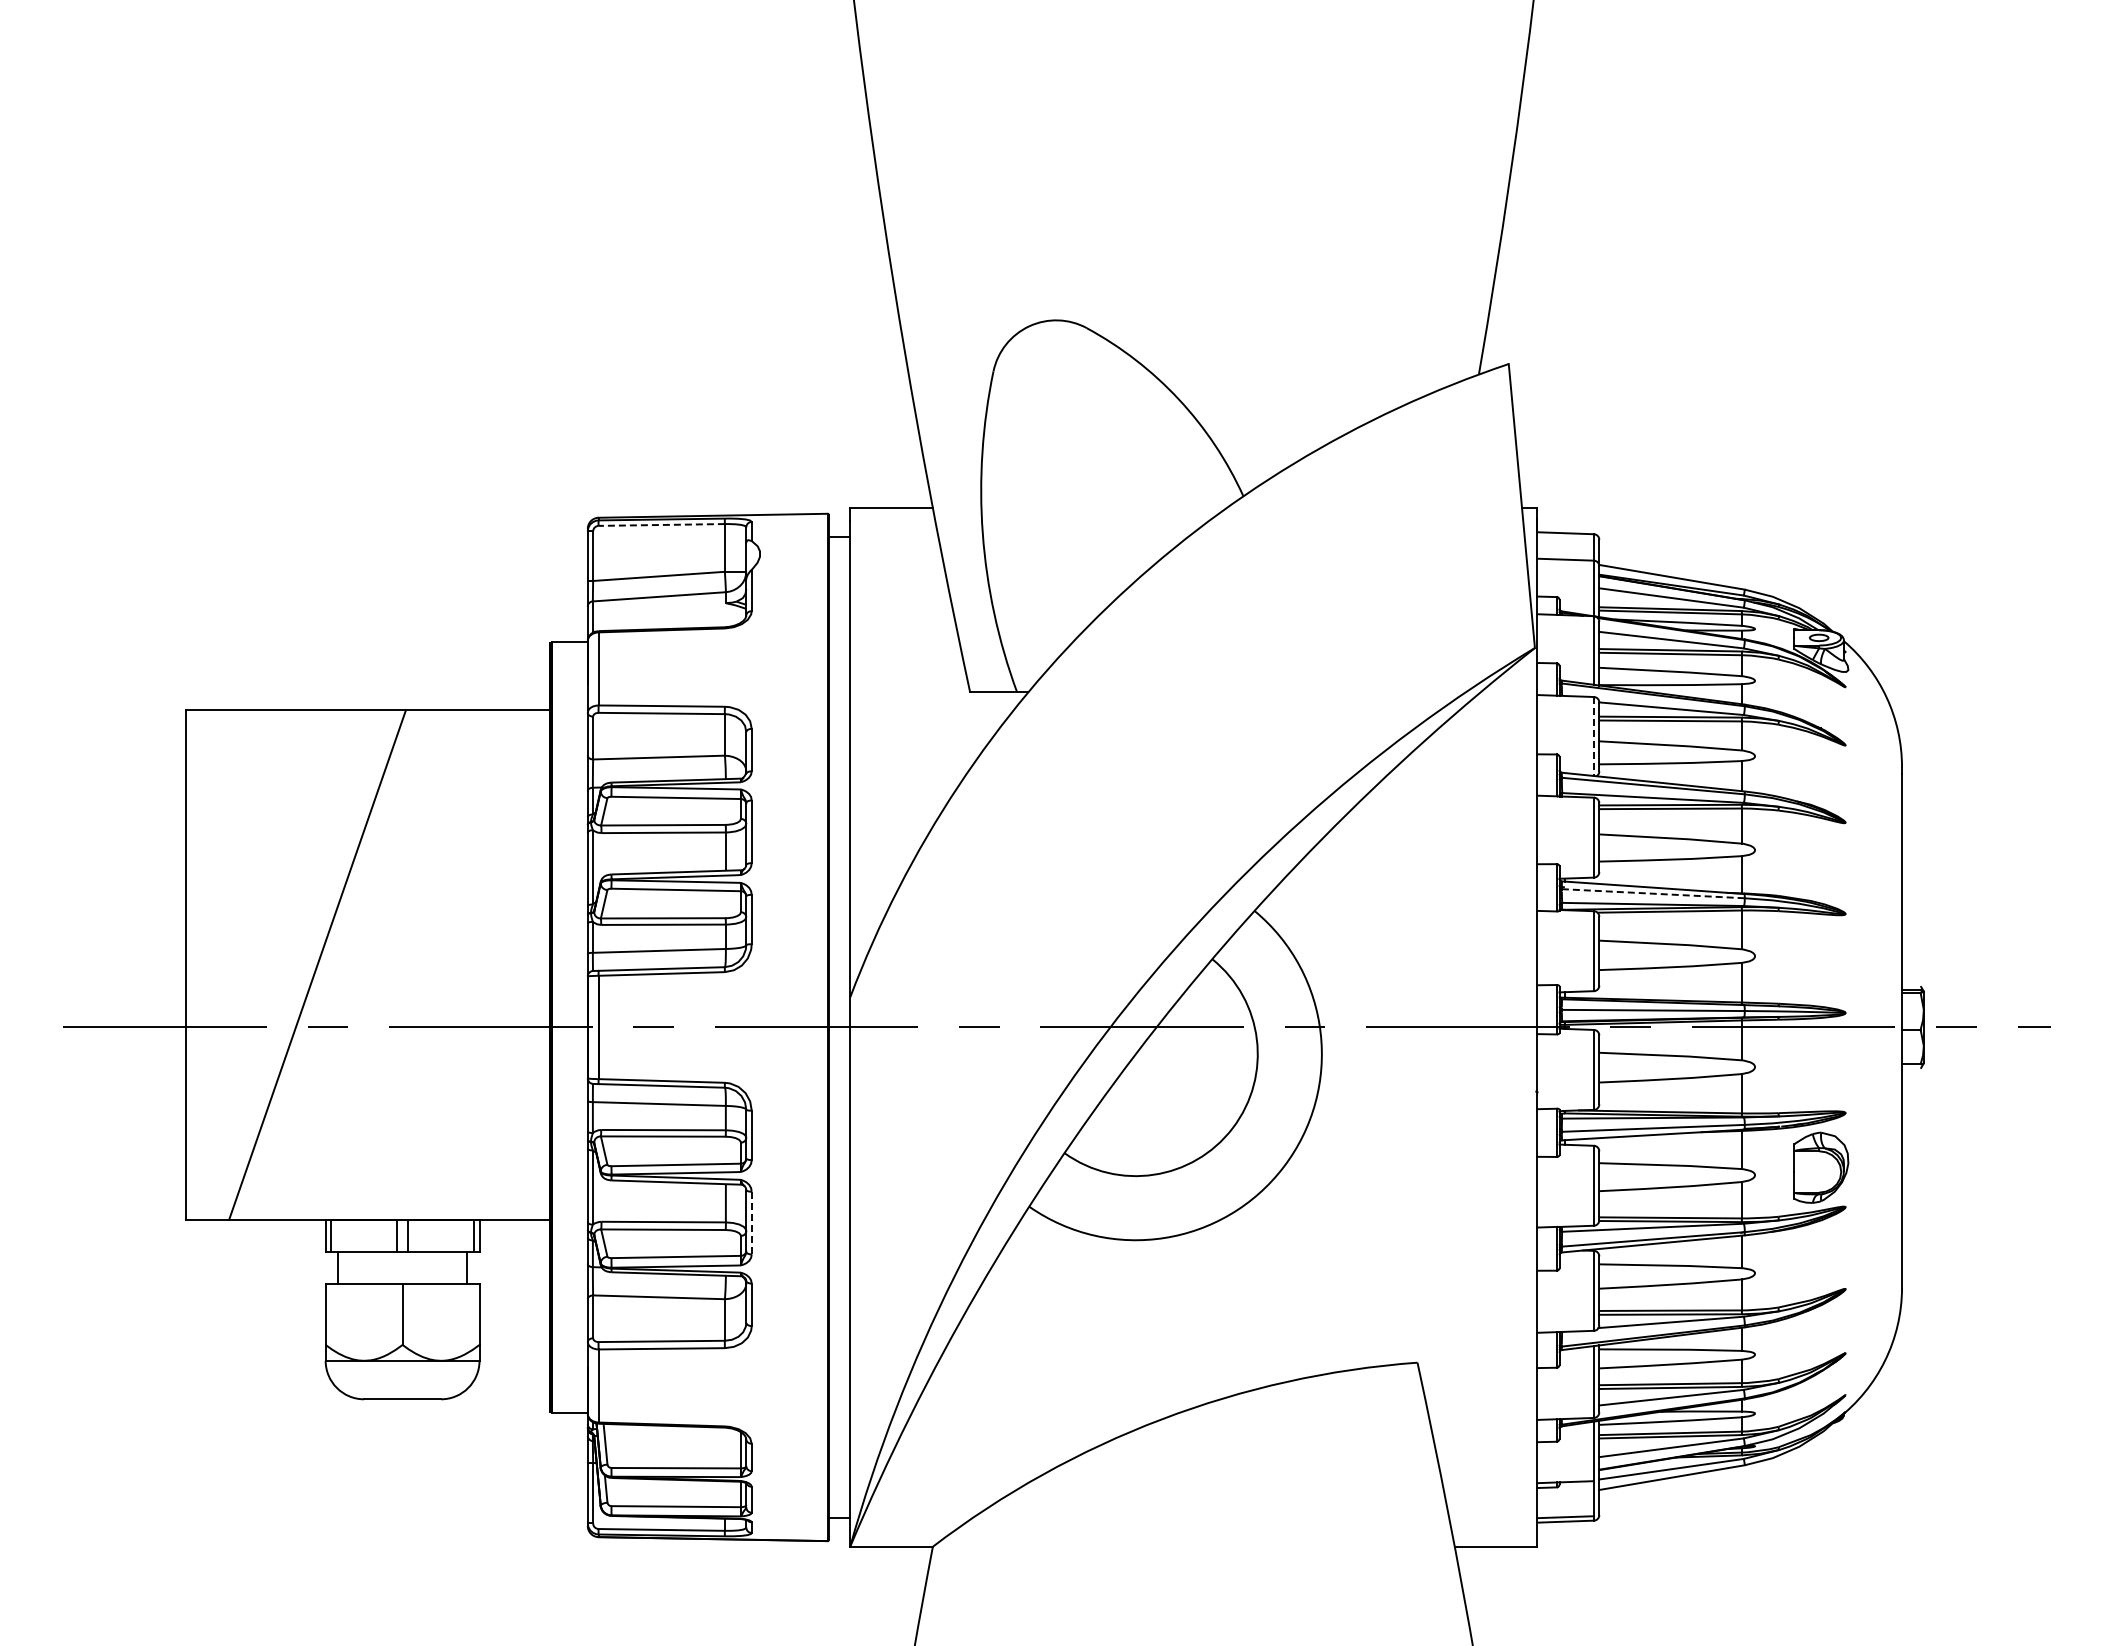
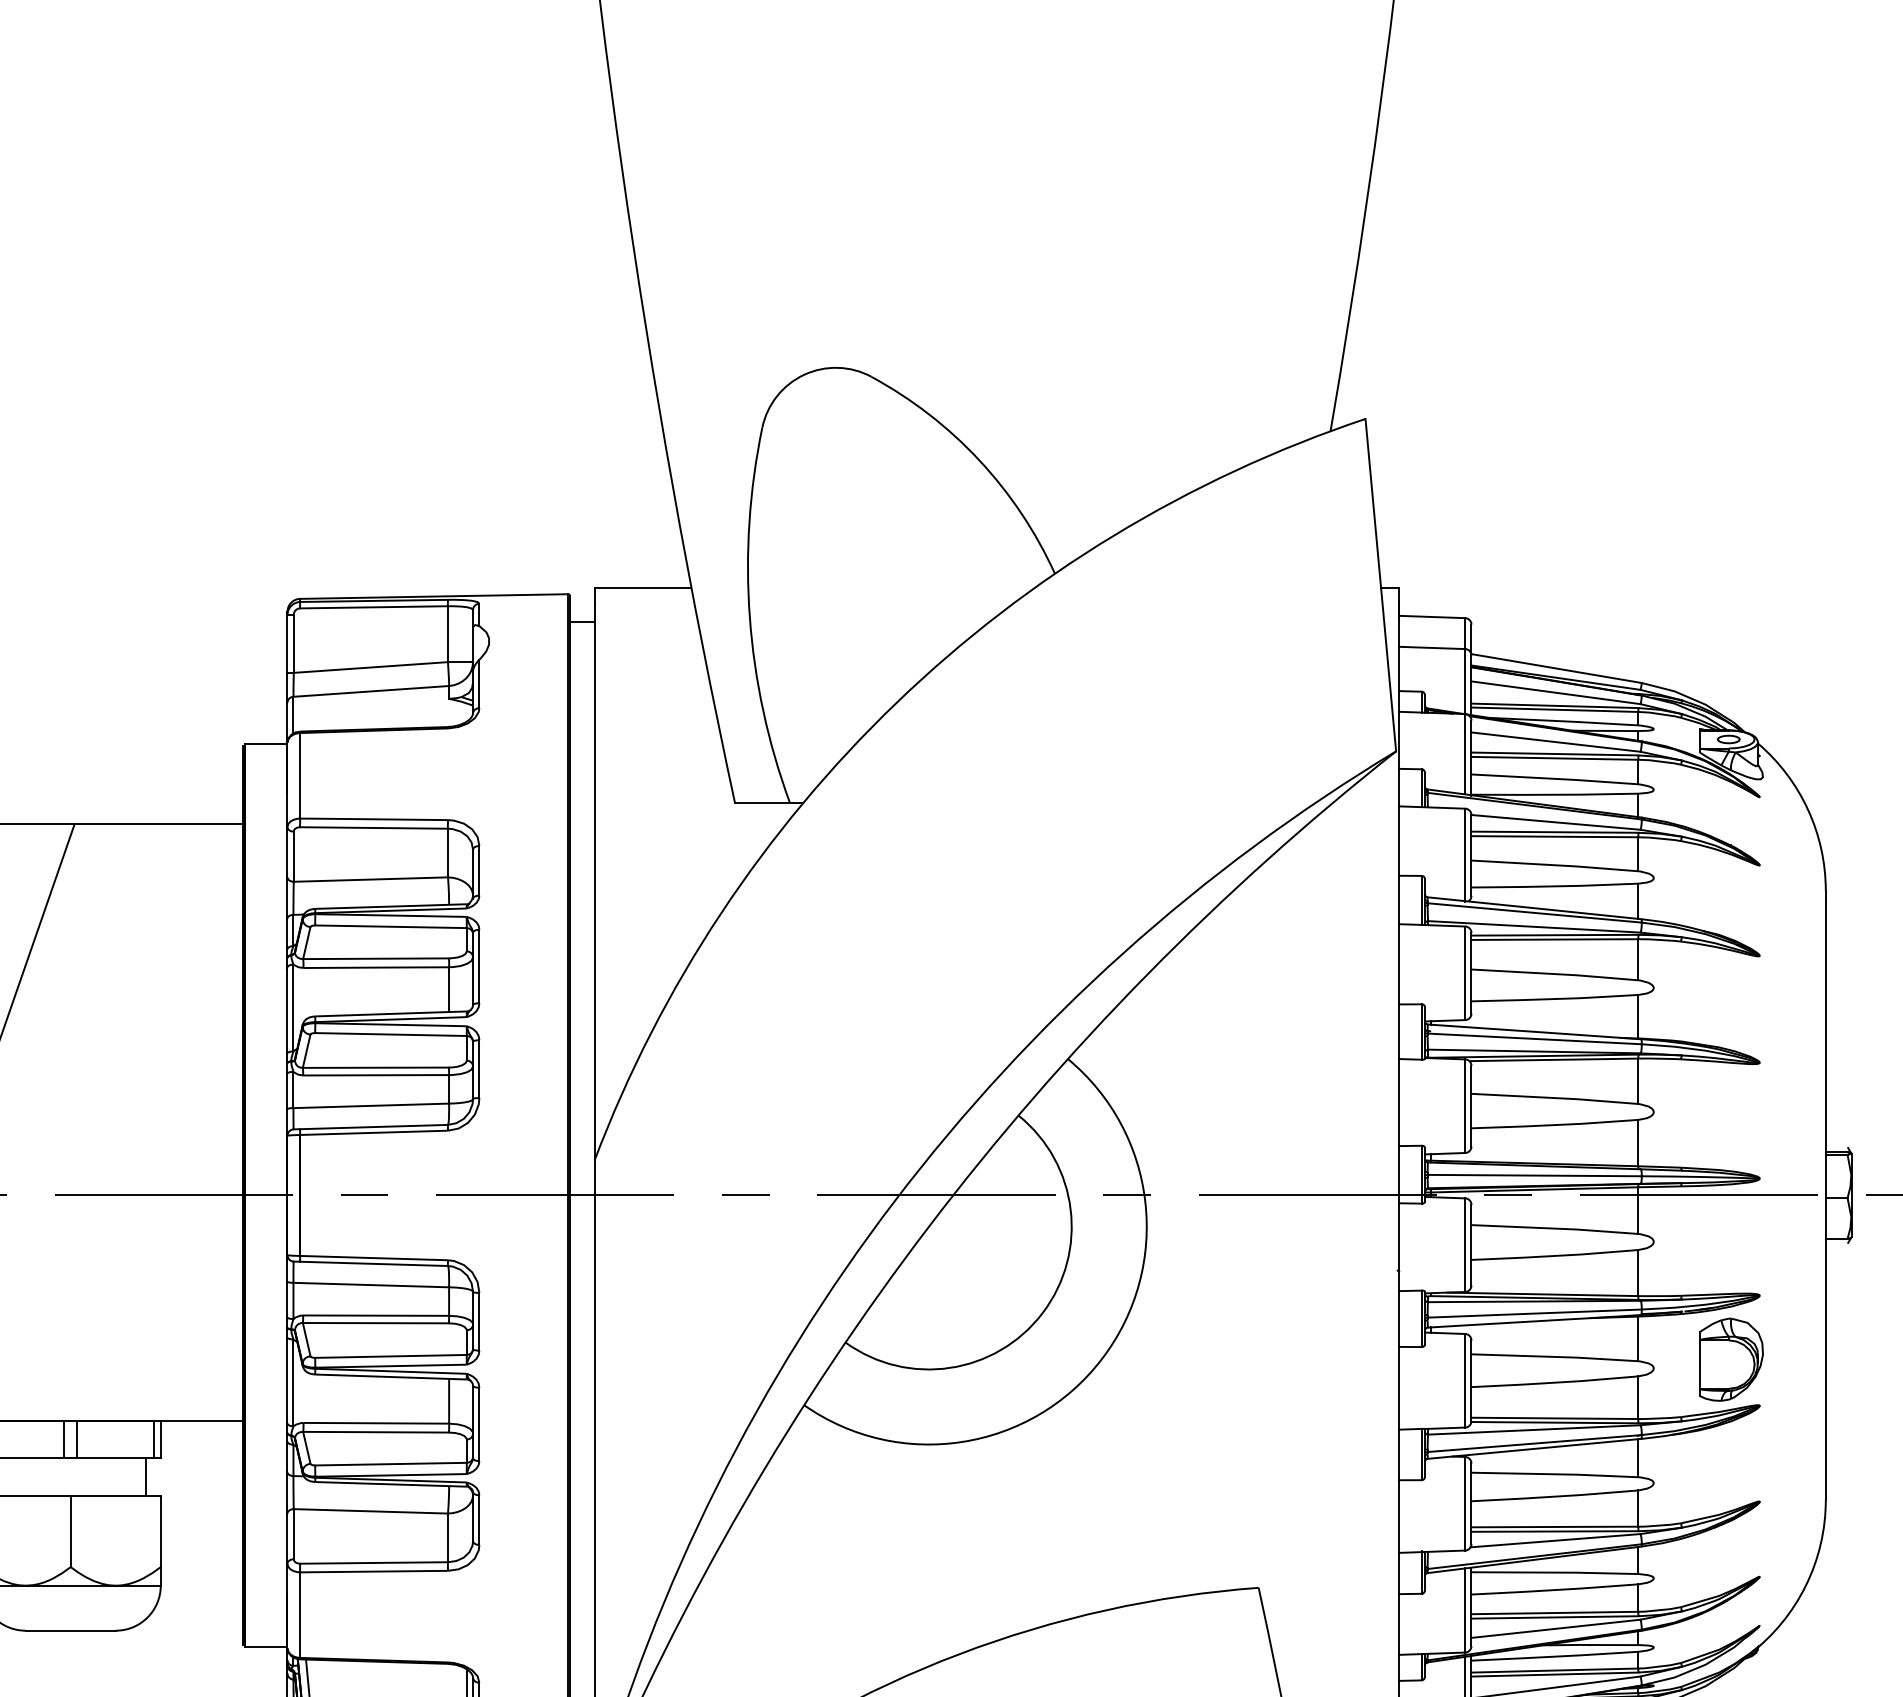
line: (661, 524) -> (373, 606), dashed -> solid
line: (1593, 737) -> (1464, 856), dashed -> solid
line: (1653, 893) -> (1534, 1038), dashed -> solid
line: (751, 1223) -> (479, 1424), dashed -> solid

